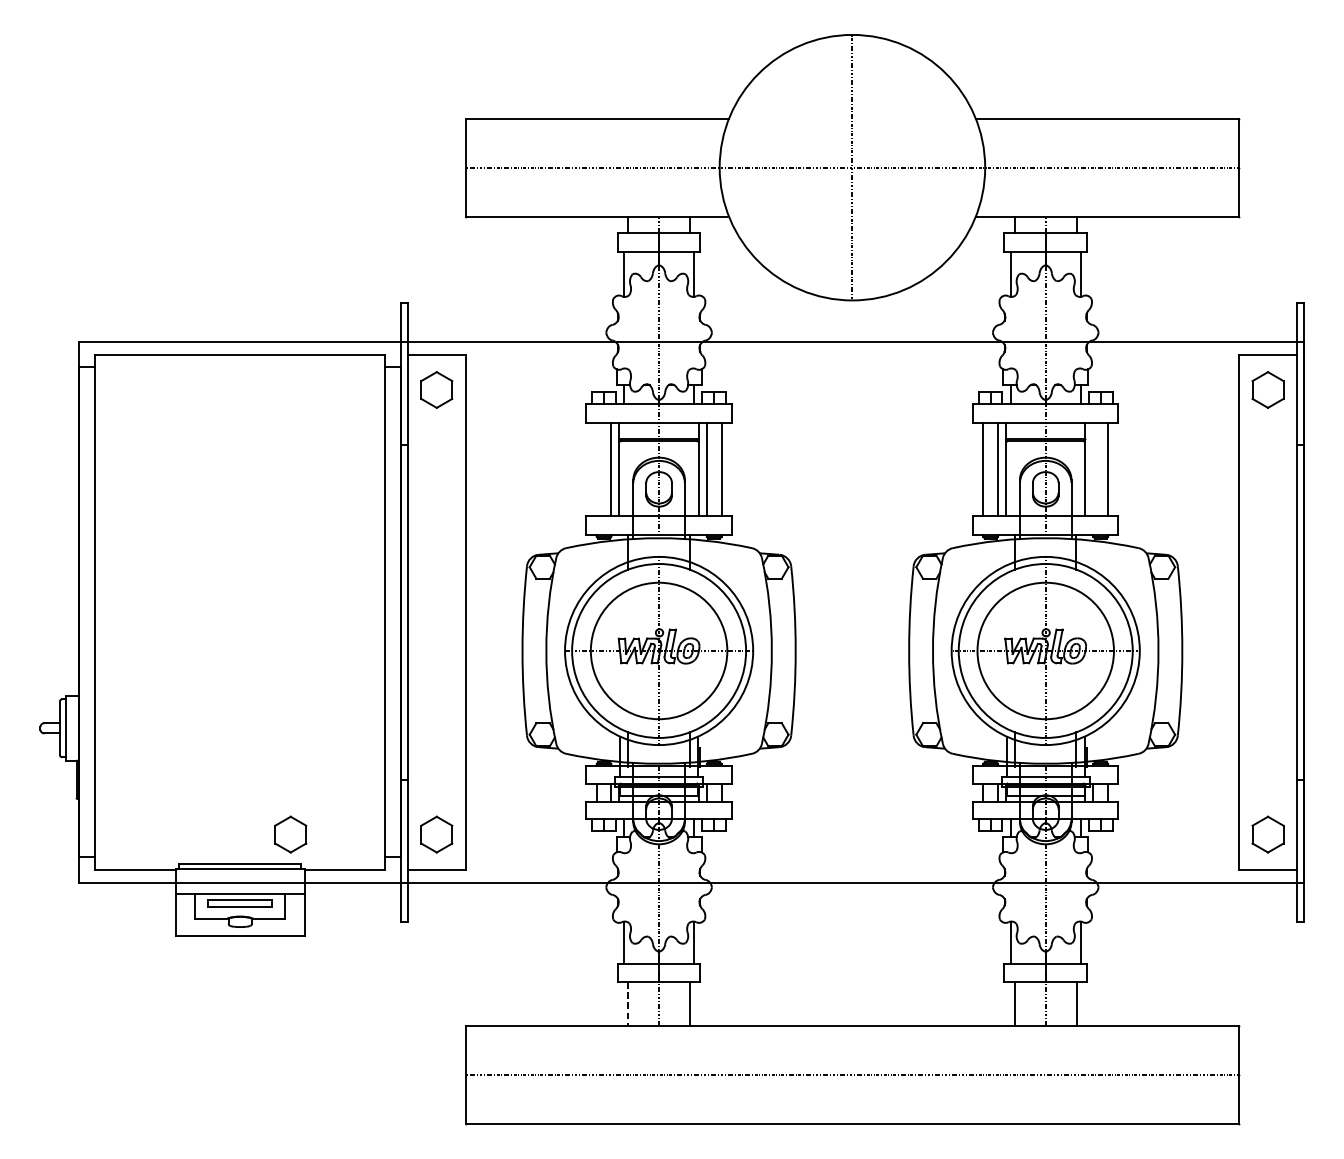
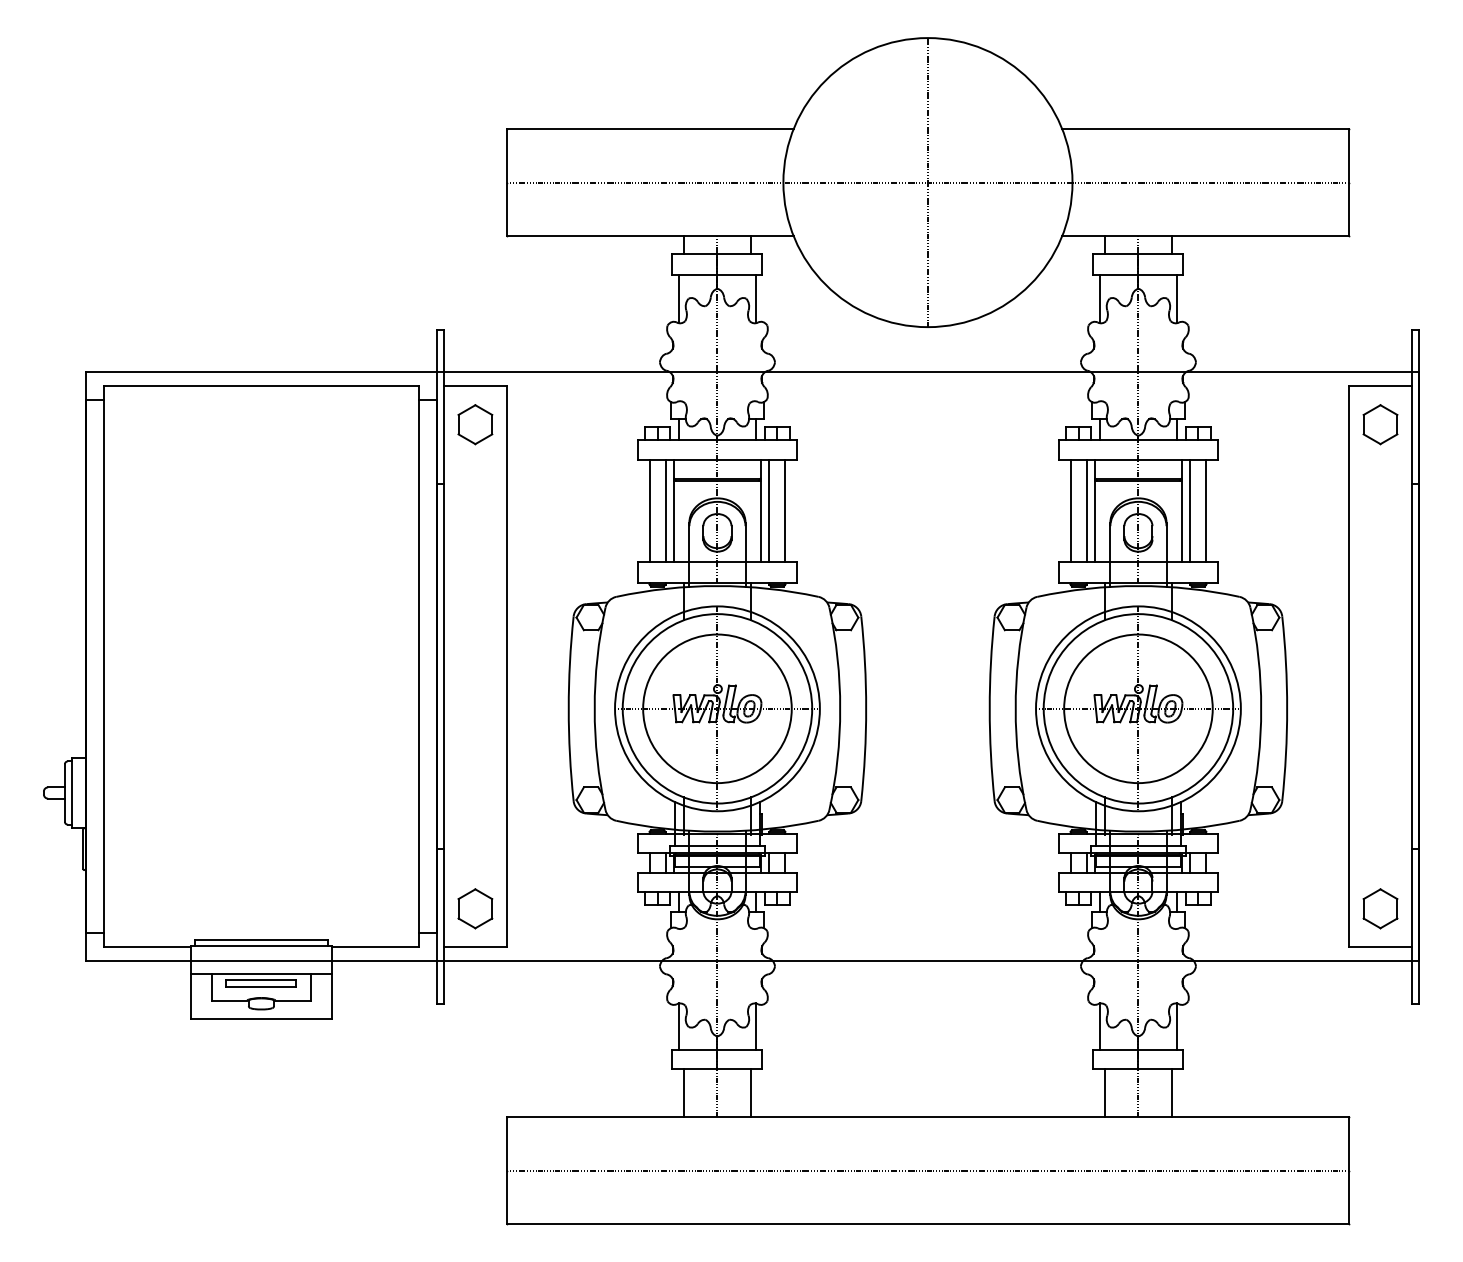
line: (596, 469) -> (649, 511), added
line: (1093, 469) -> (1190, 511), added
part: (290, 834) -> (316, 908), removed
line: (627, 1004) -> (683, 1093), dashed -> solid

